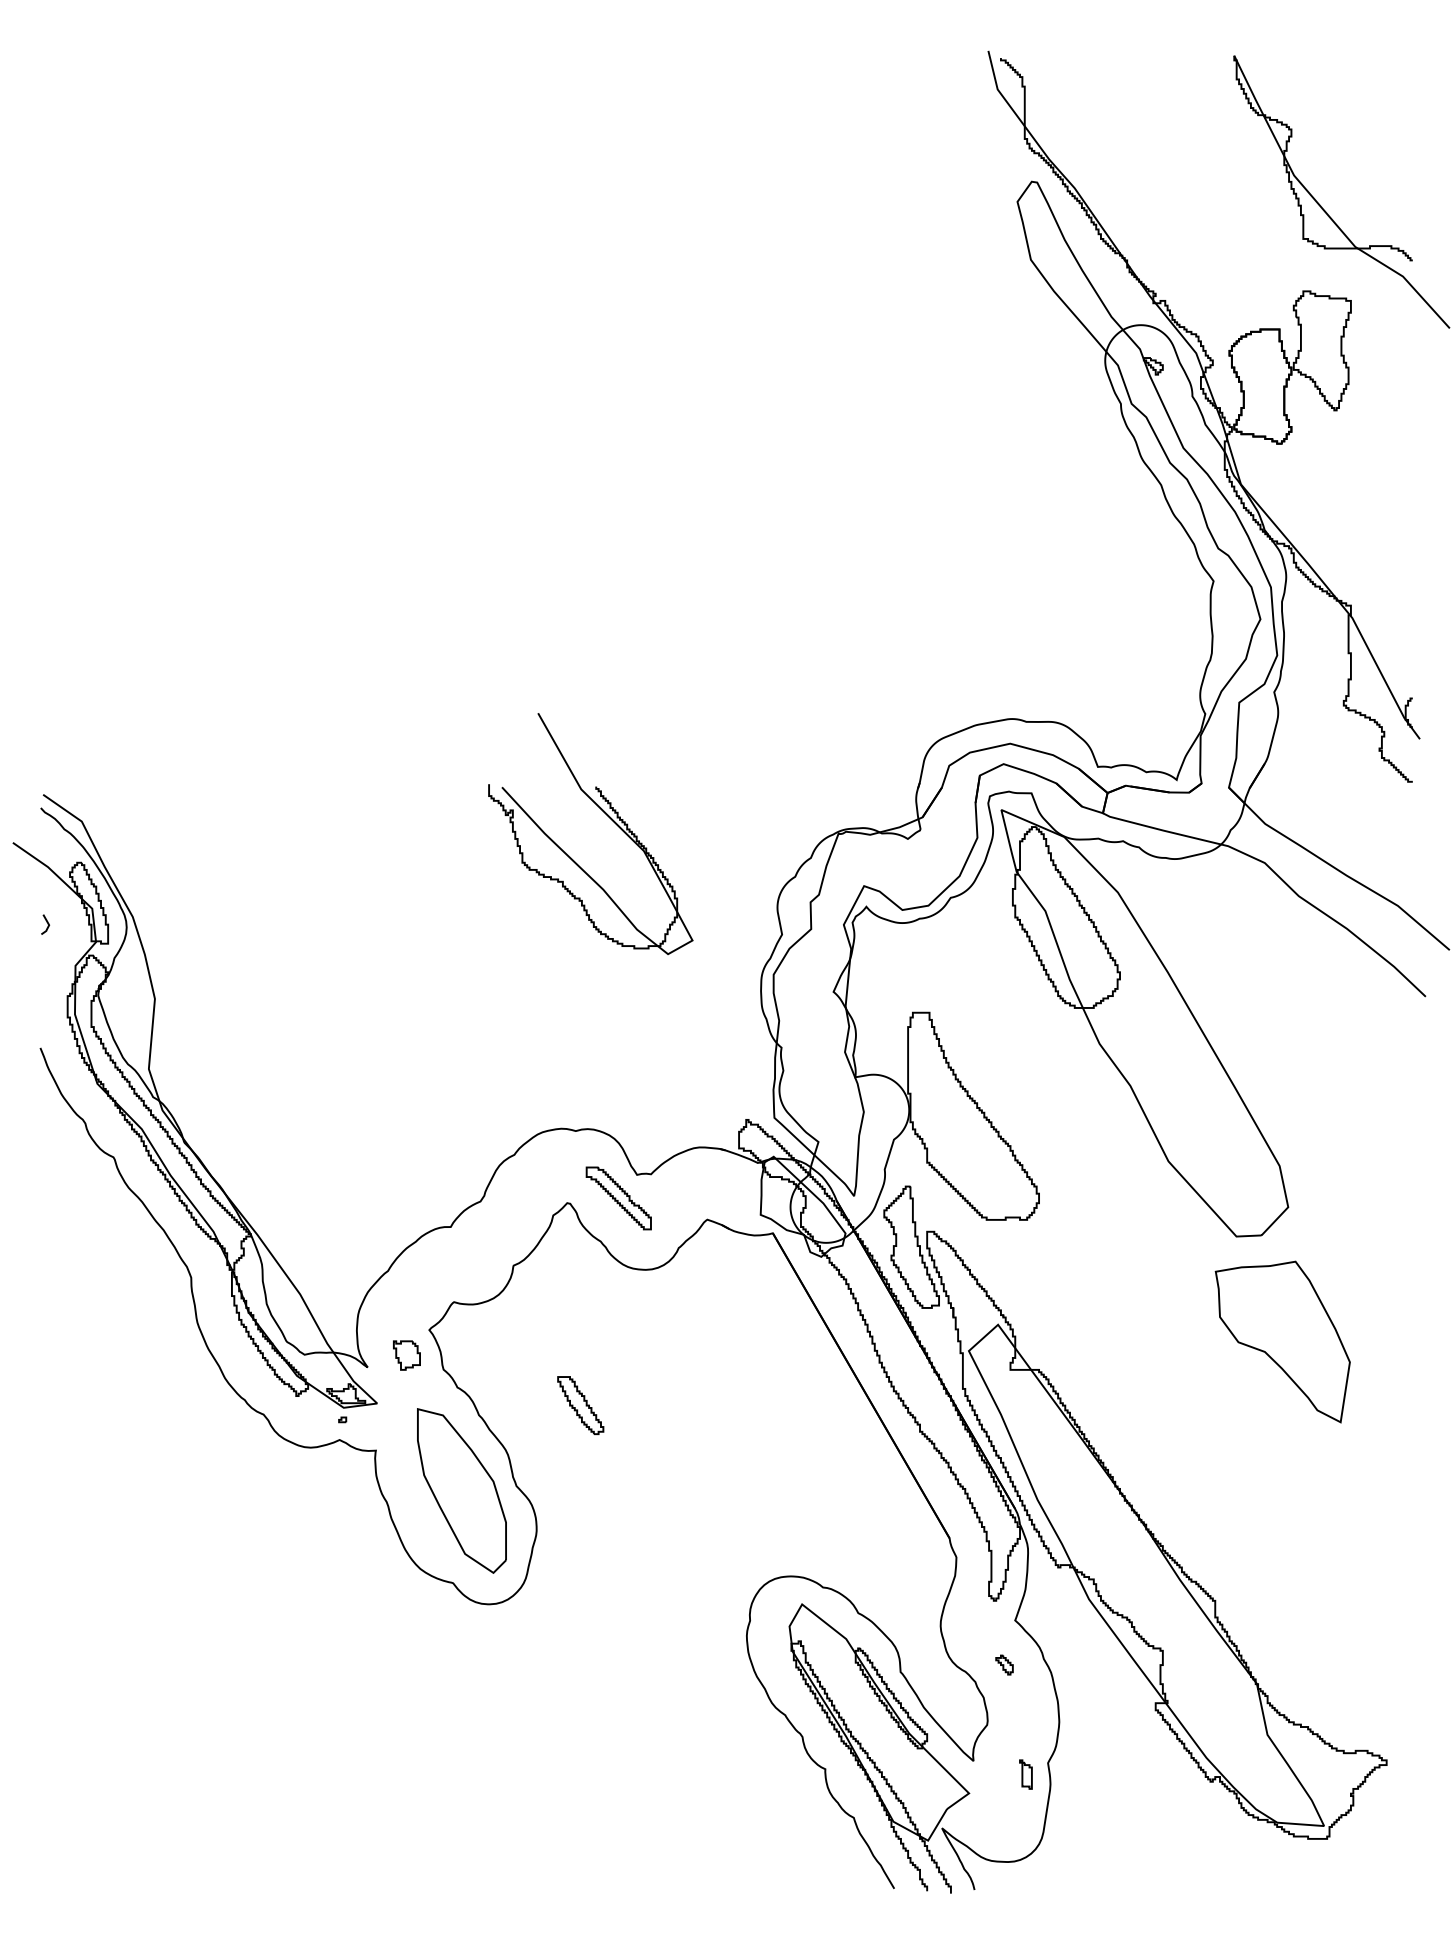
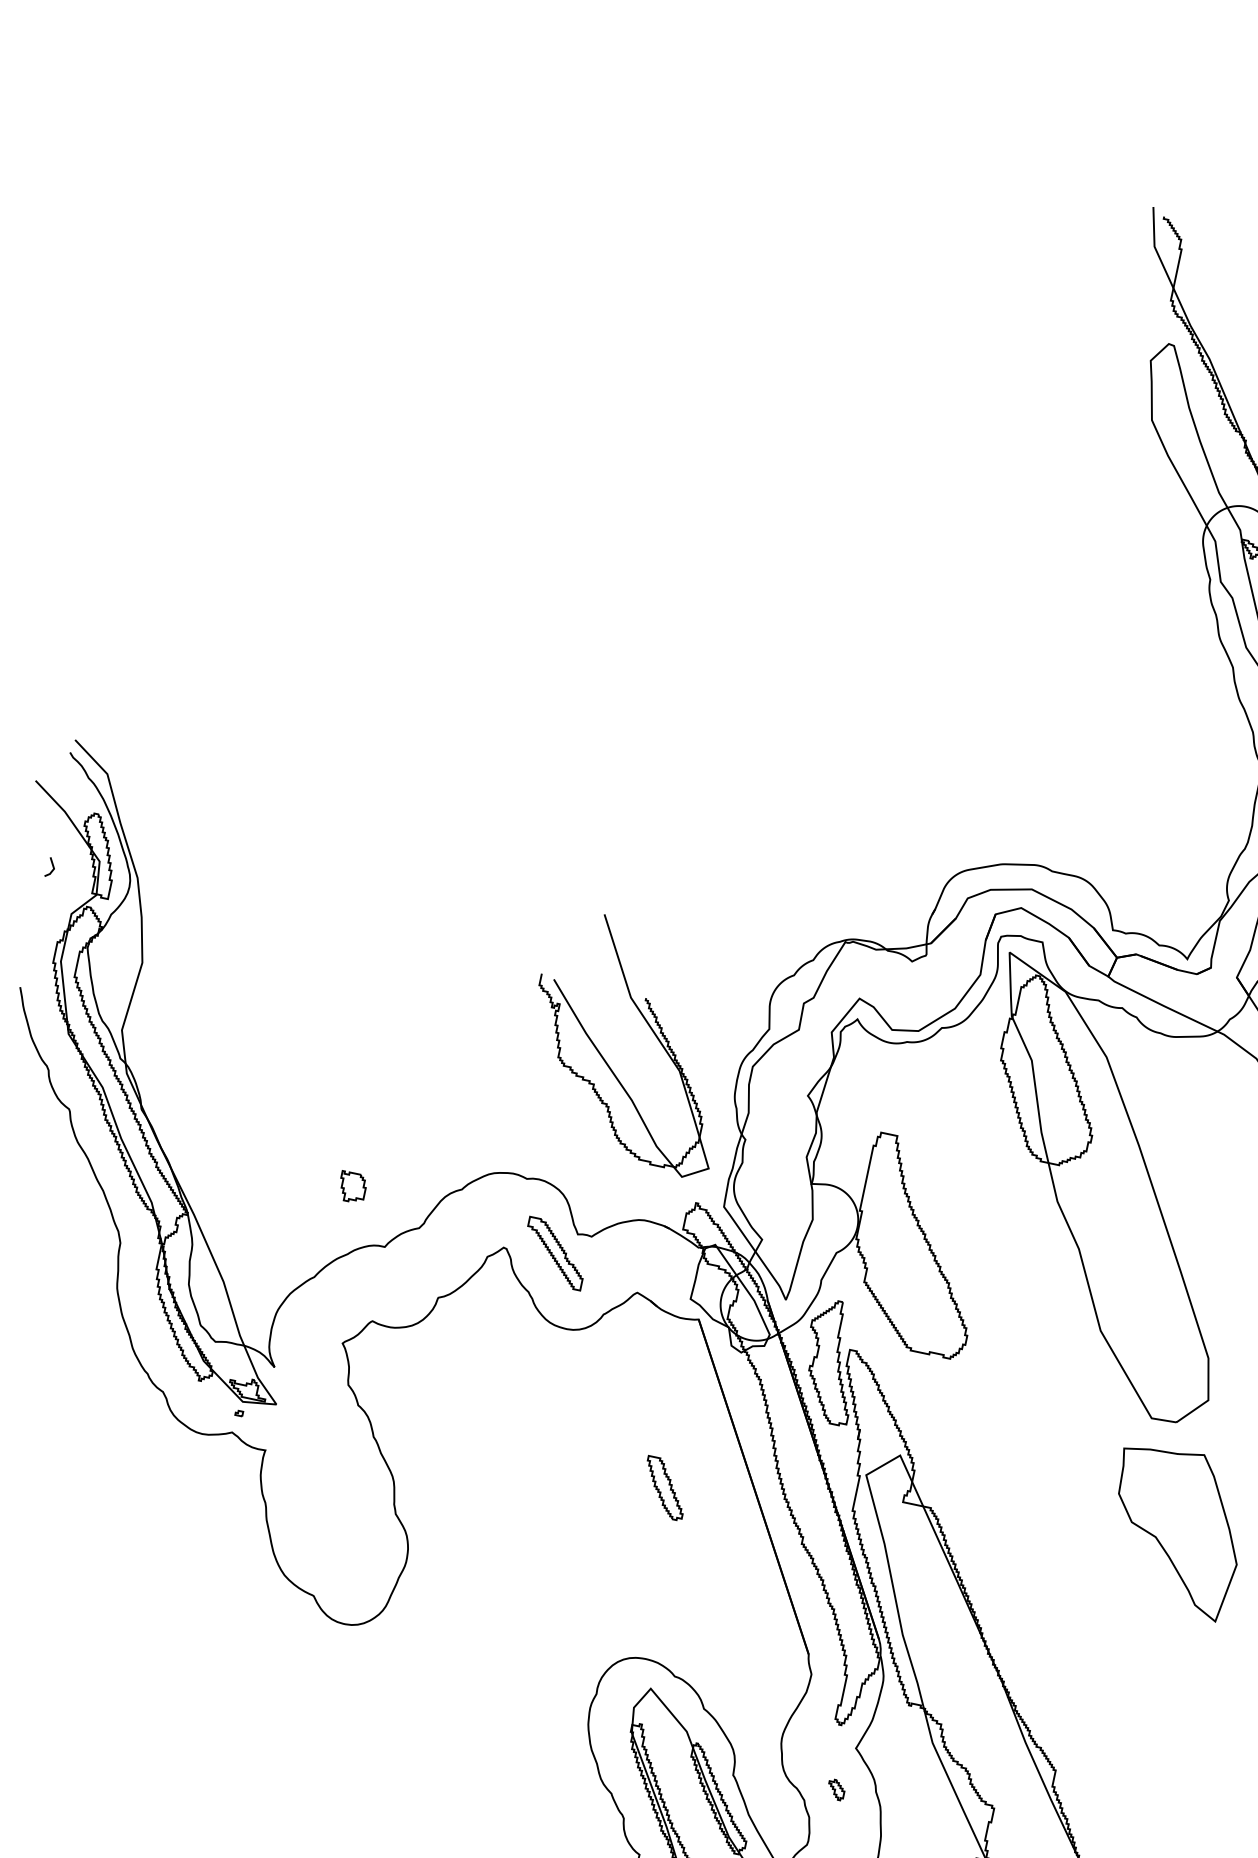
part: (607, 816) -> (651, 1029), moved
part: (406, 1355) -> (352, 1187), moved
part: (580, 1405) -> (664, 1488), moved
part: (461, 1490) -> (340, 1507), removed

